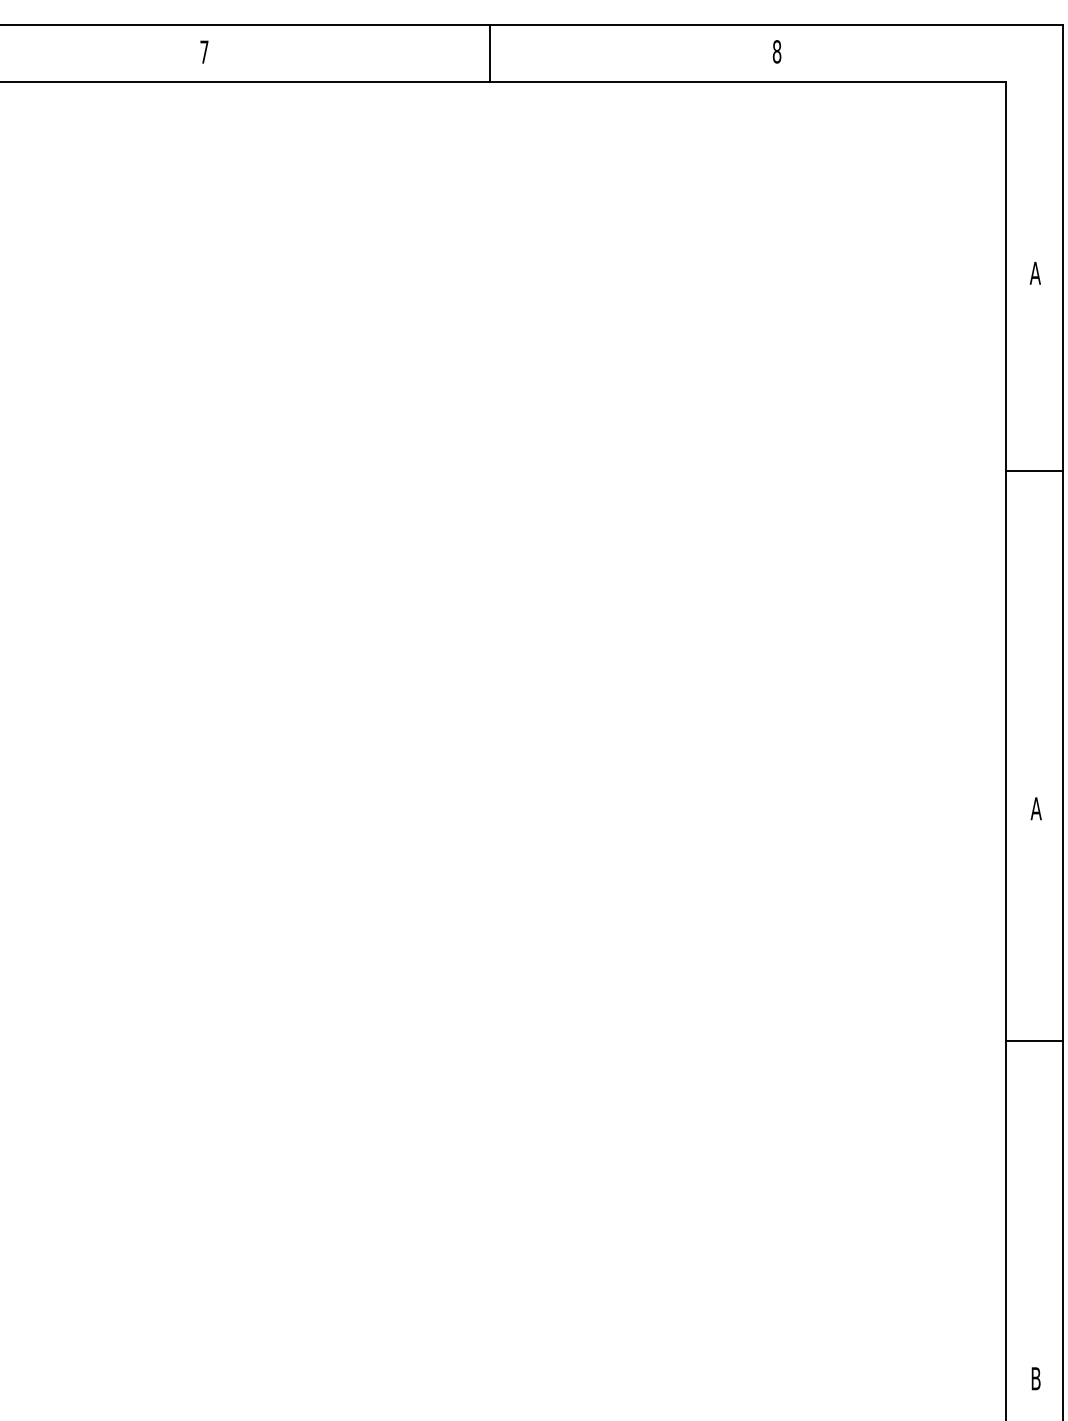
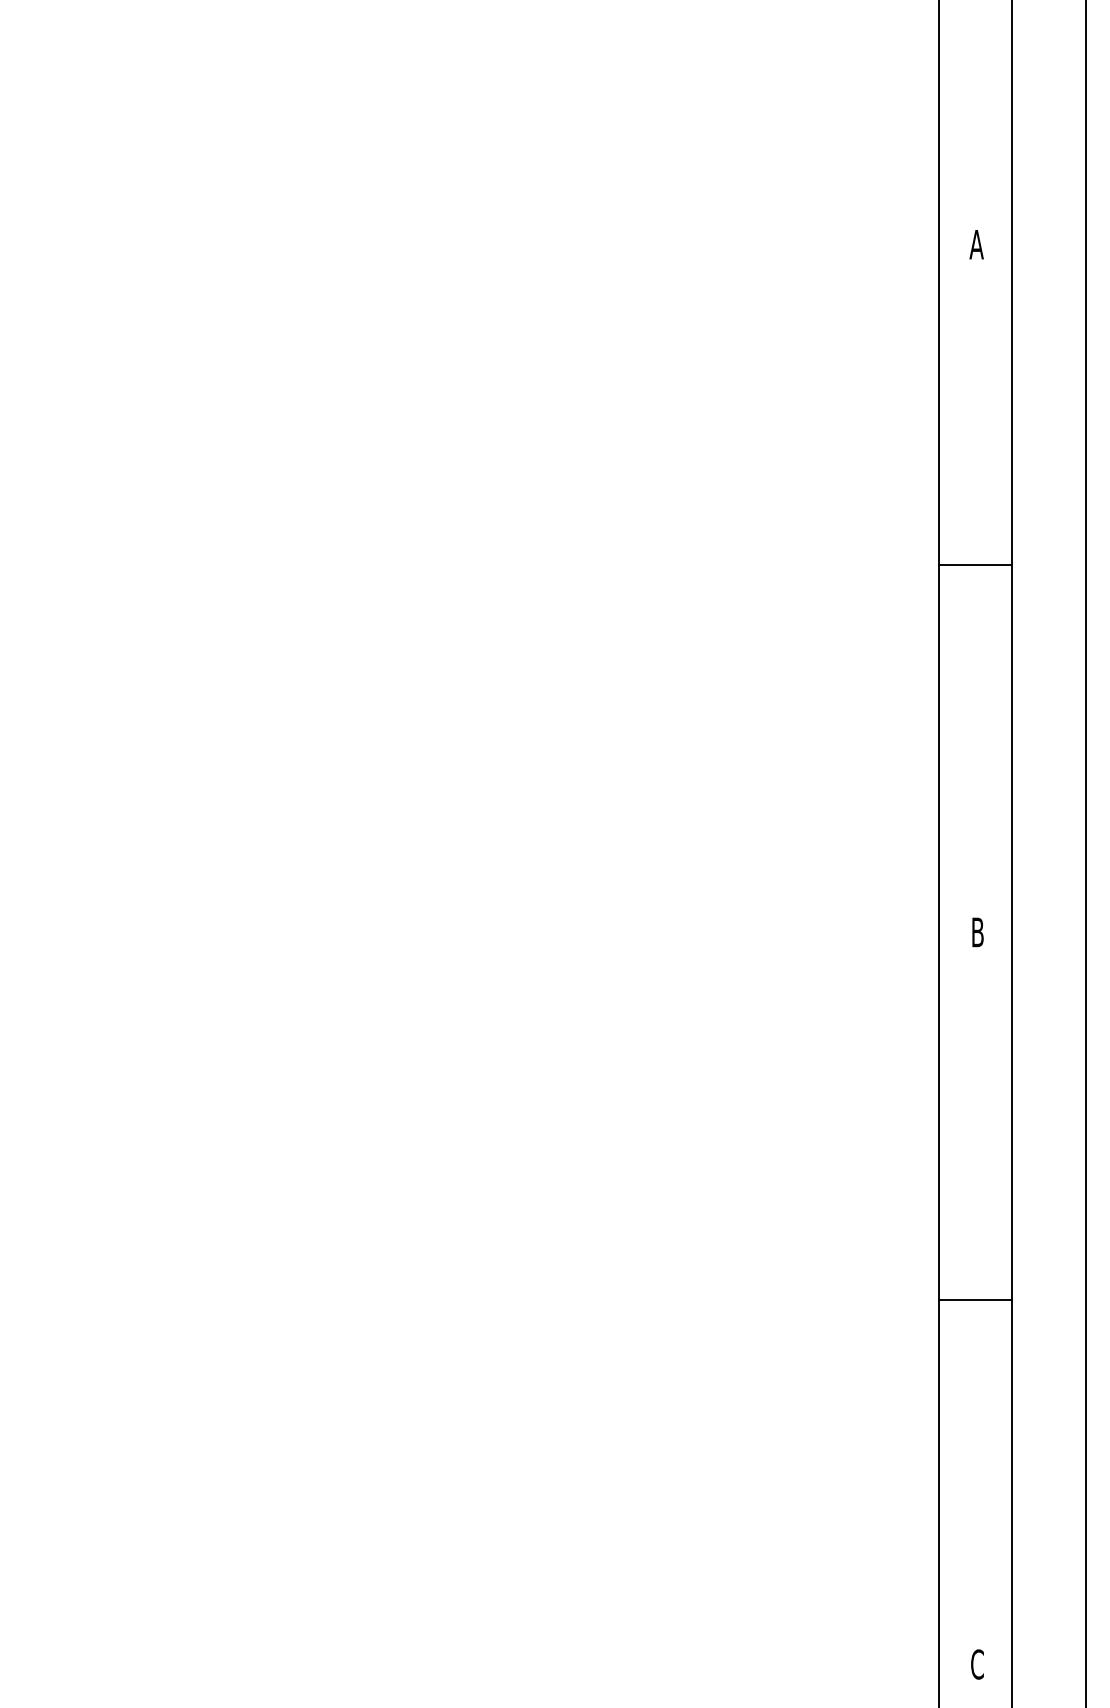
line: (1033, 470) -> (974, 564), moved
text: (1035, 808) -> (976, 932), A -> B
line: (1033, 1041) -> (974, 1300), moved
text: (1035, 1378) -> (976, 1664), B -> C

